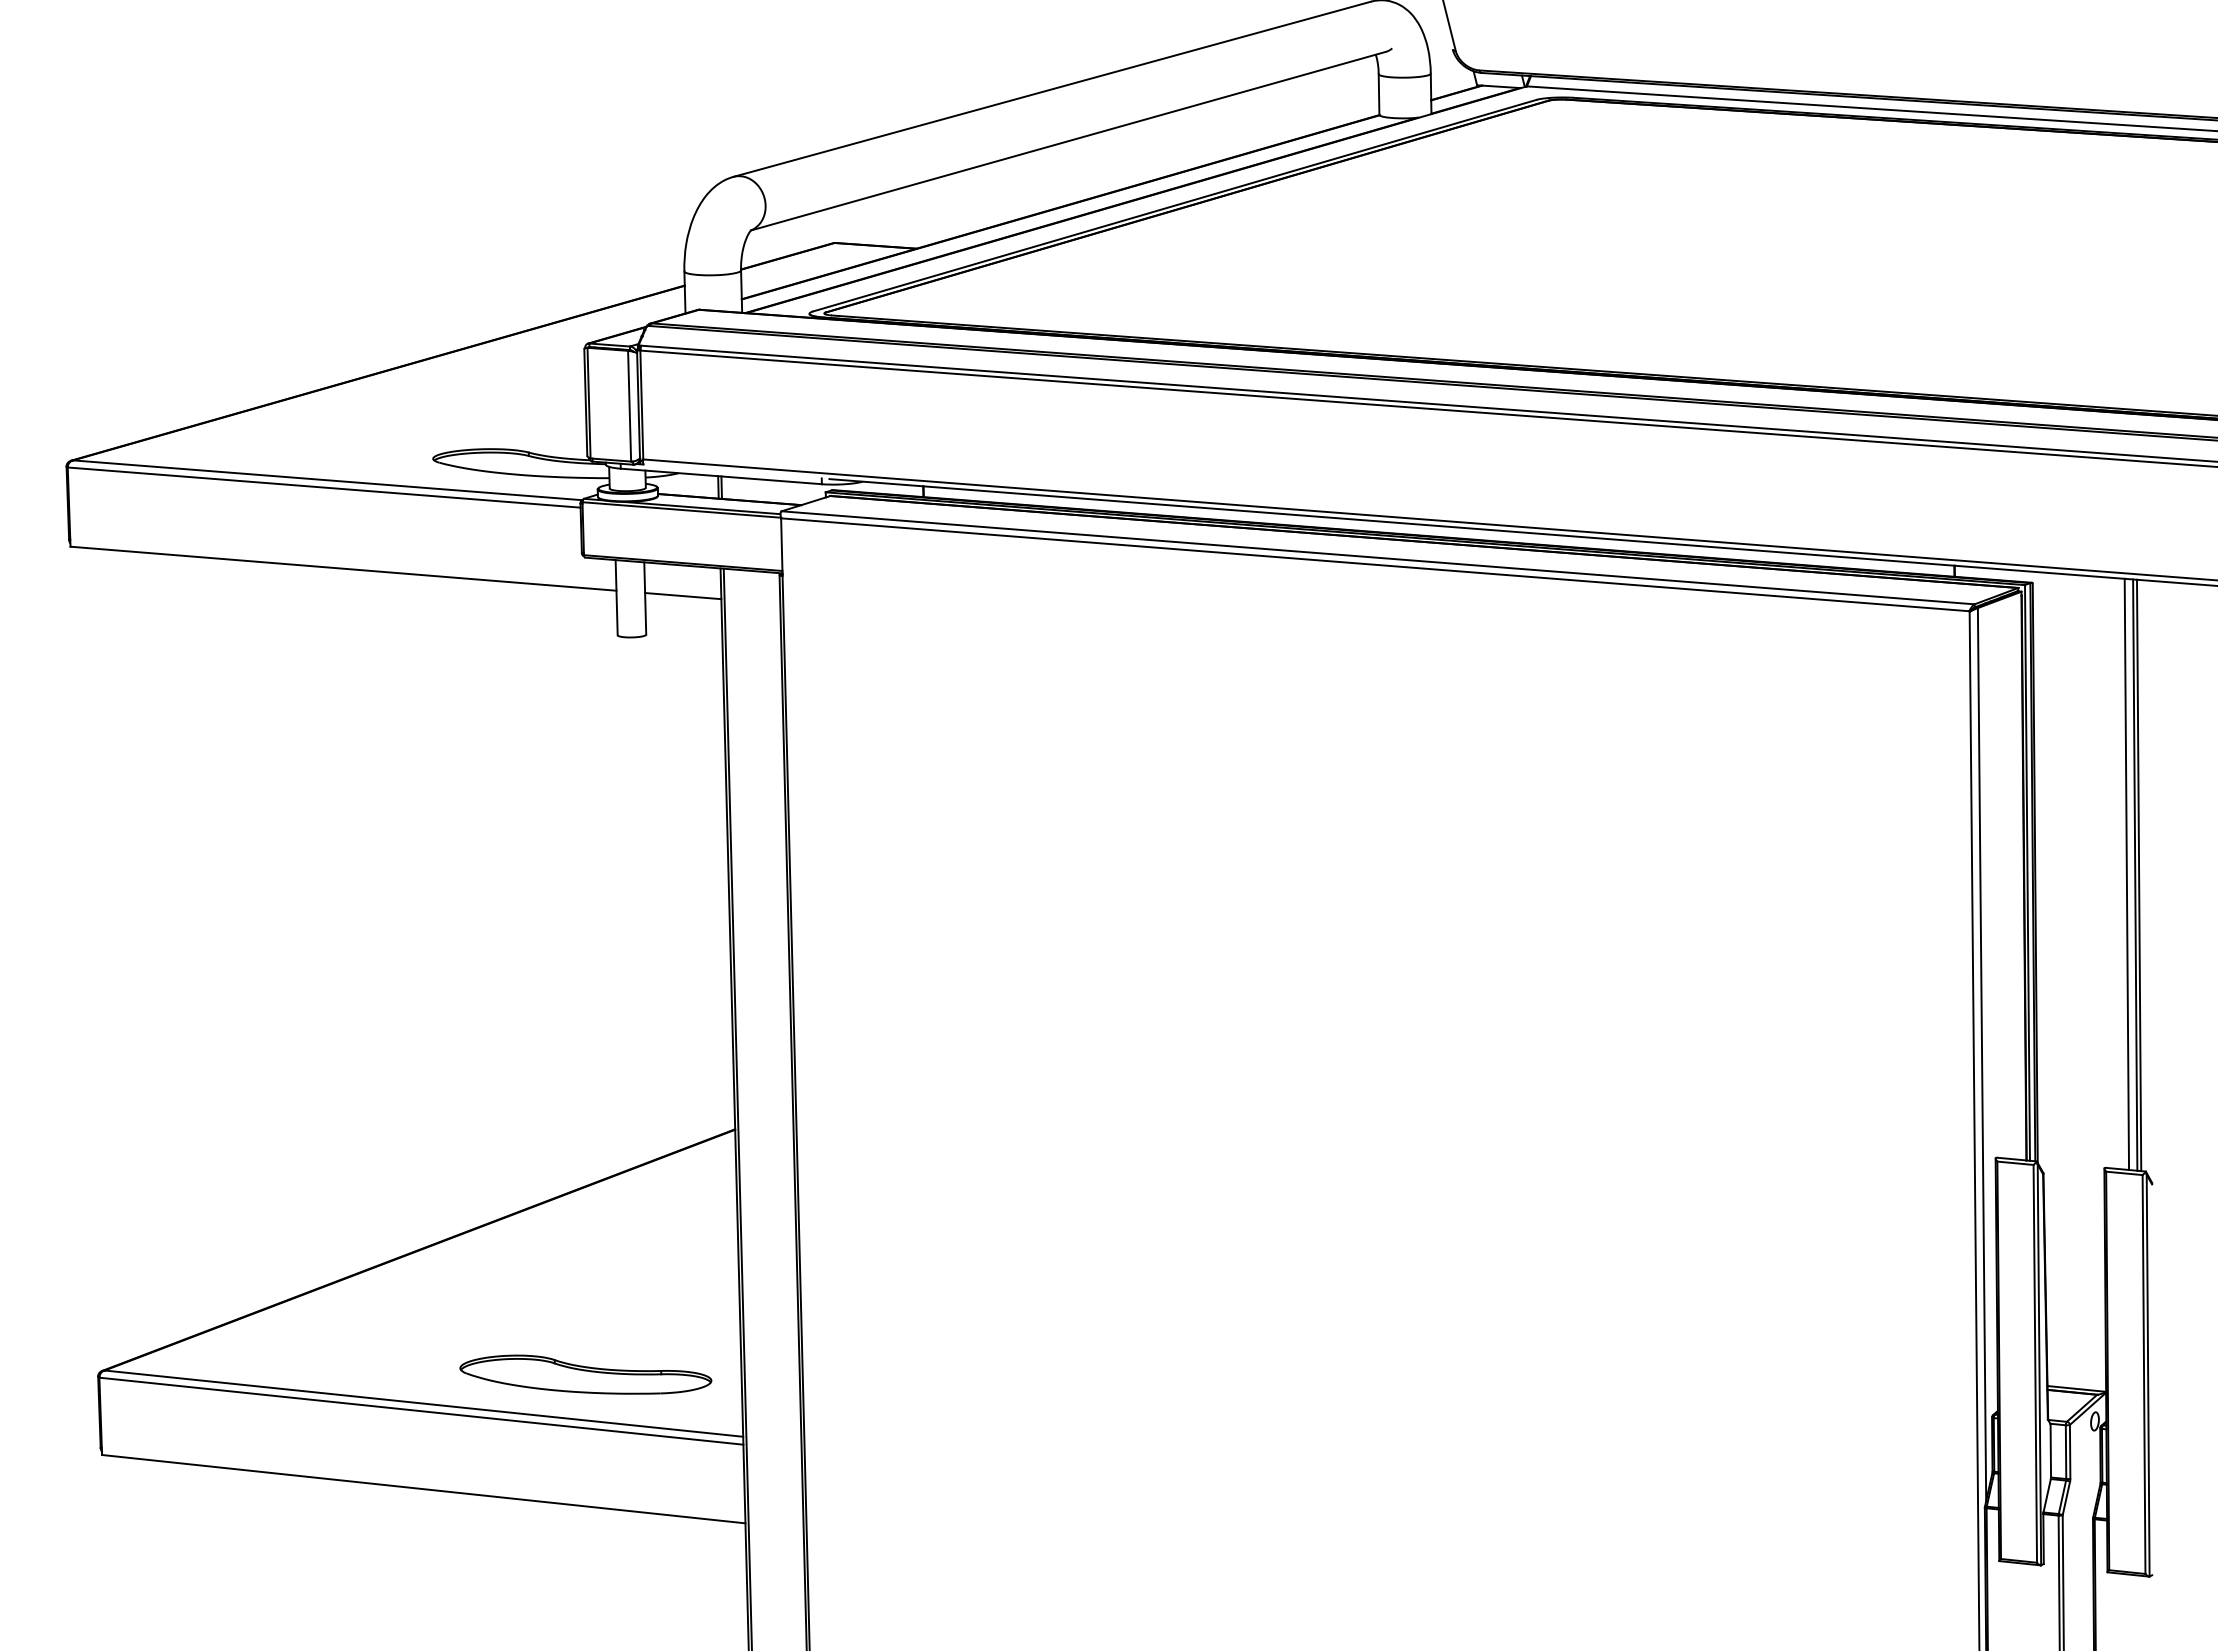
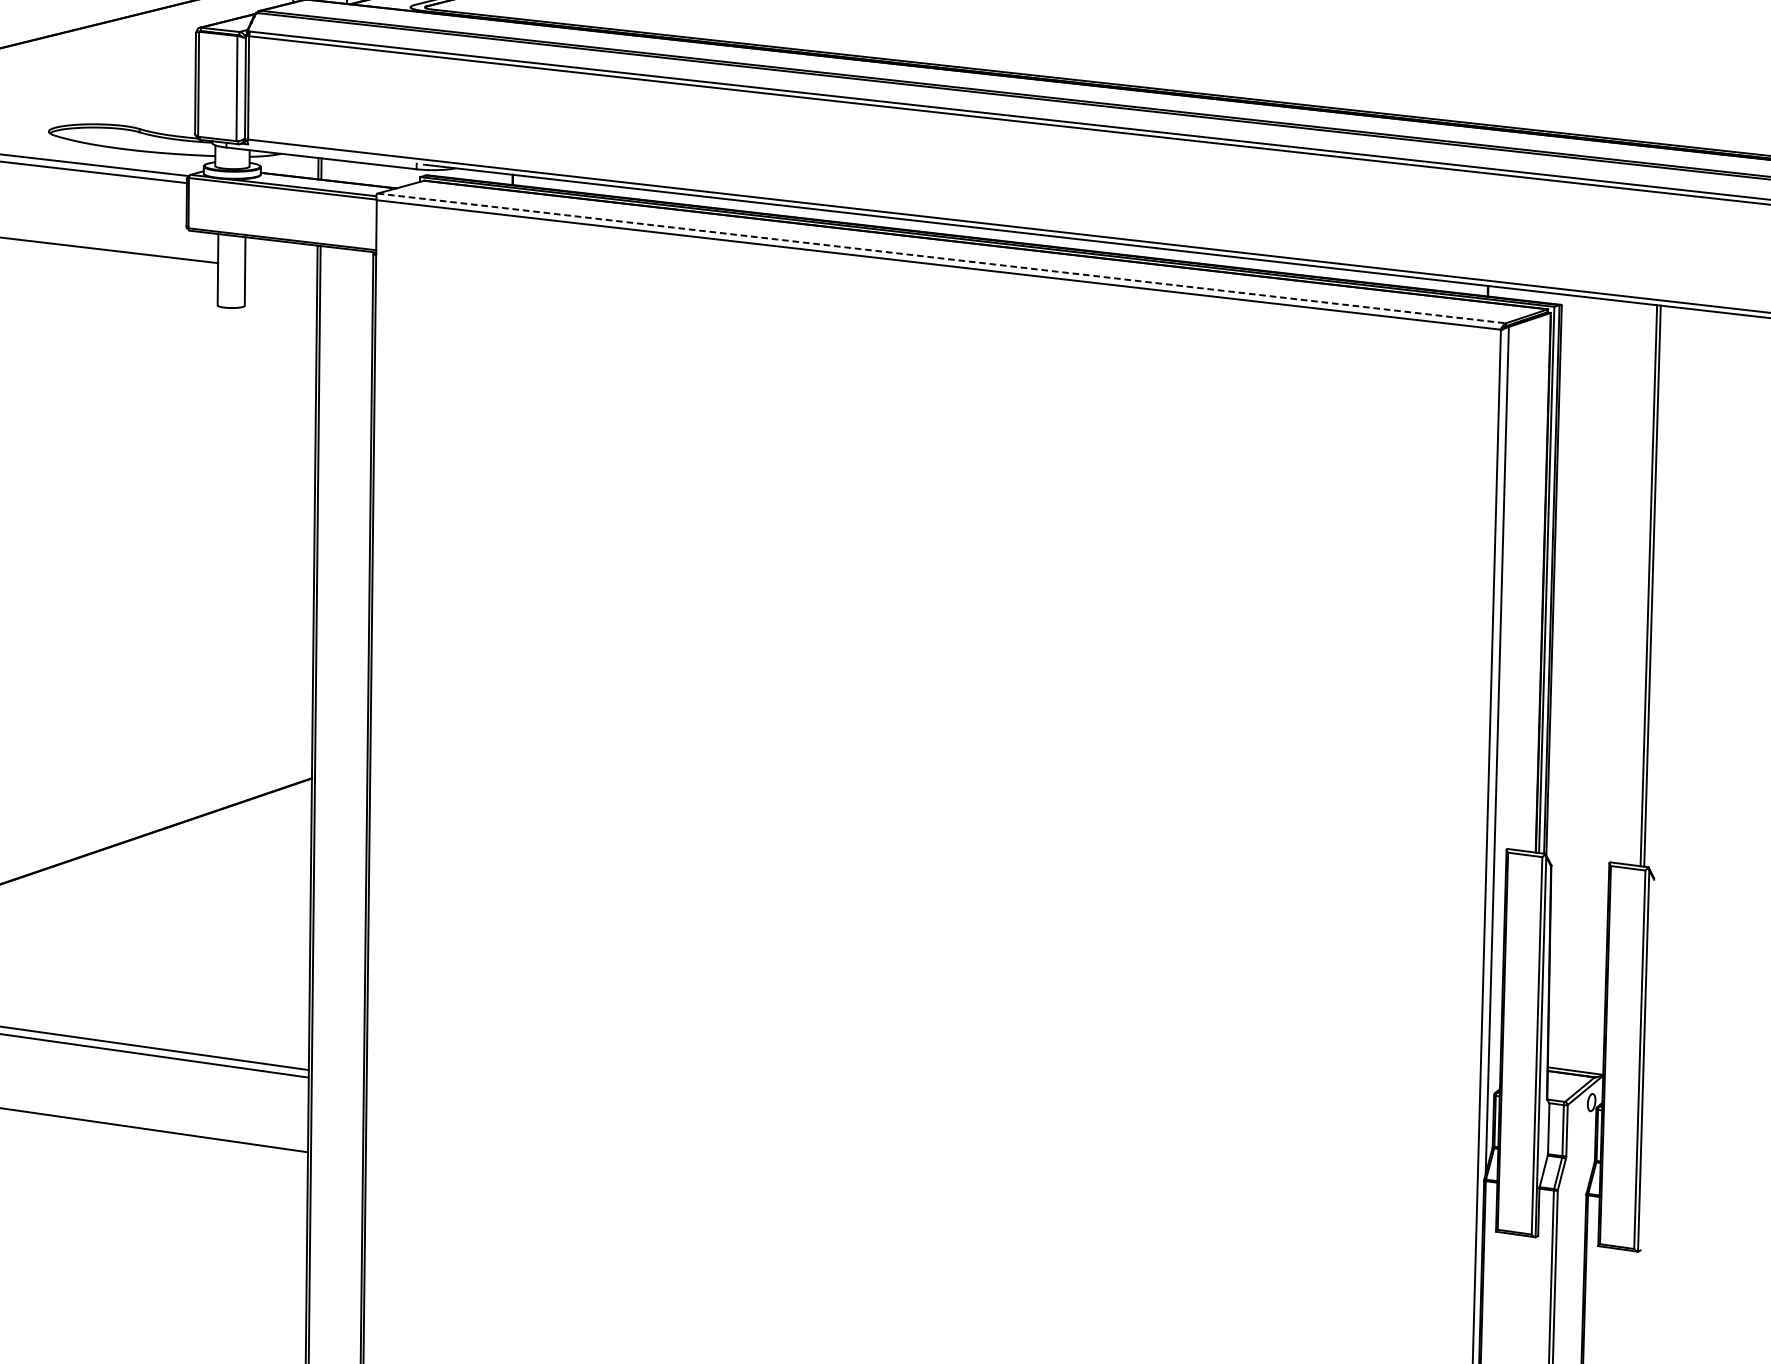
line: (1378, 557) -> (942, 258), solid -> dashed
line: (683, 596) -> (281, 270), removed
line: (2126, 873) -> (1640, 583), removed
part: (585, 1374) -> (161, 1005), removed

